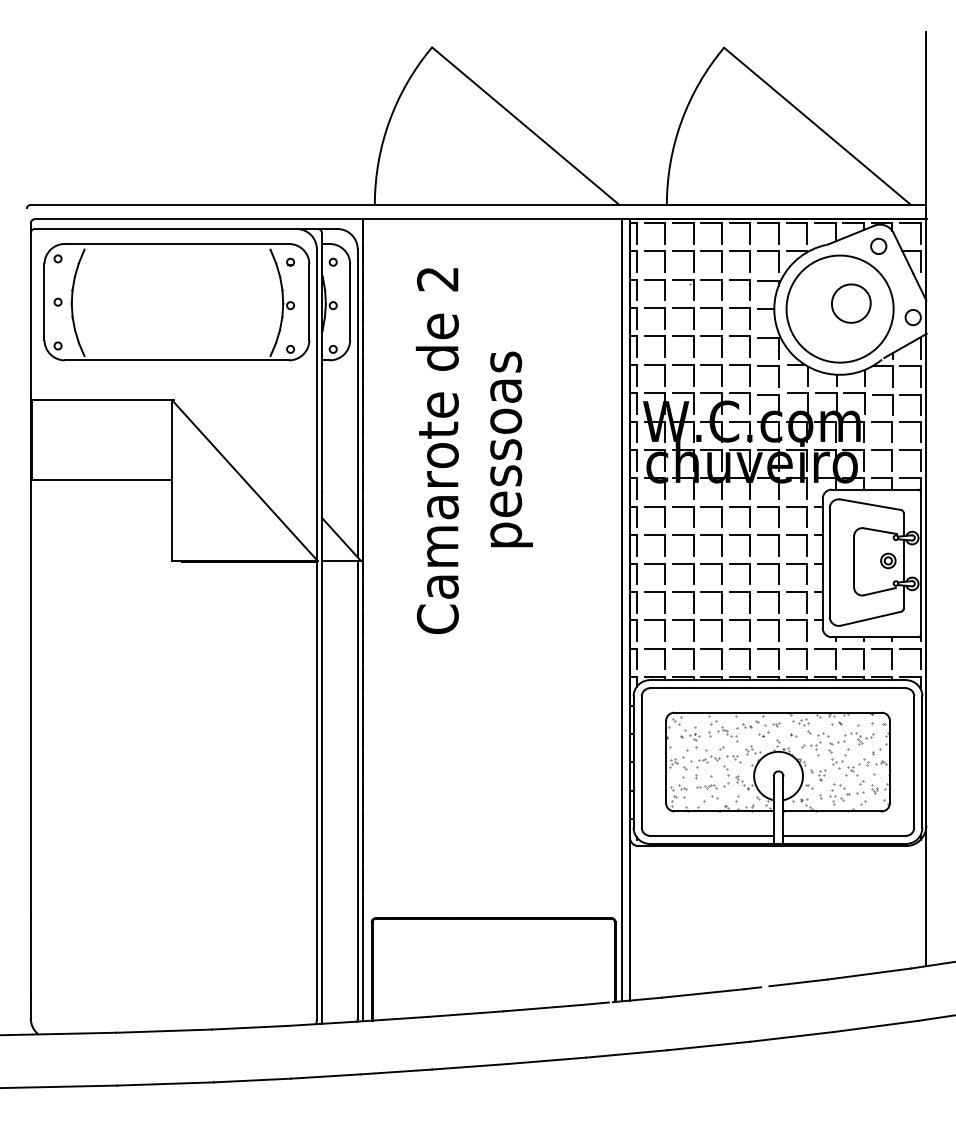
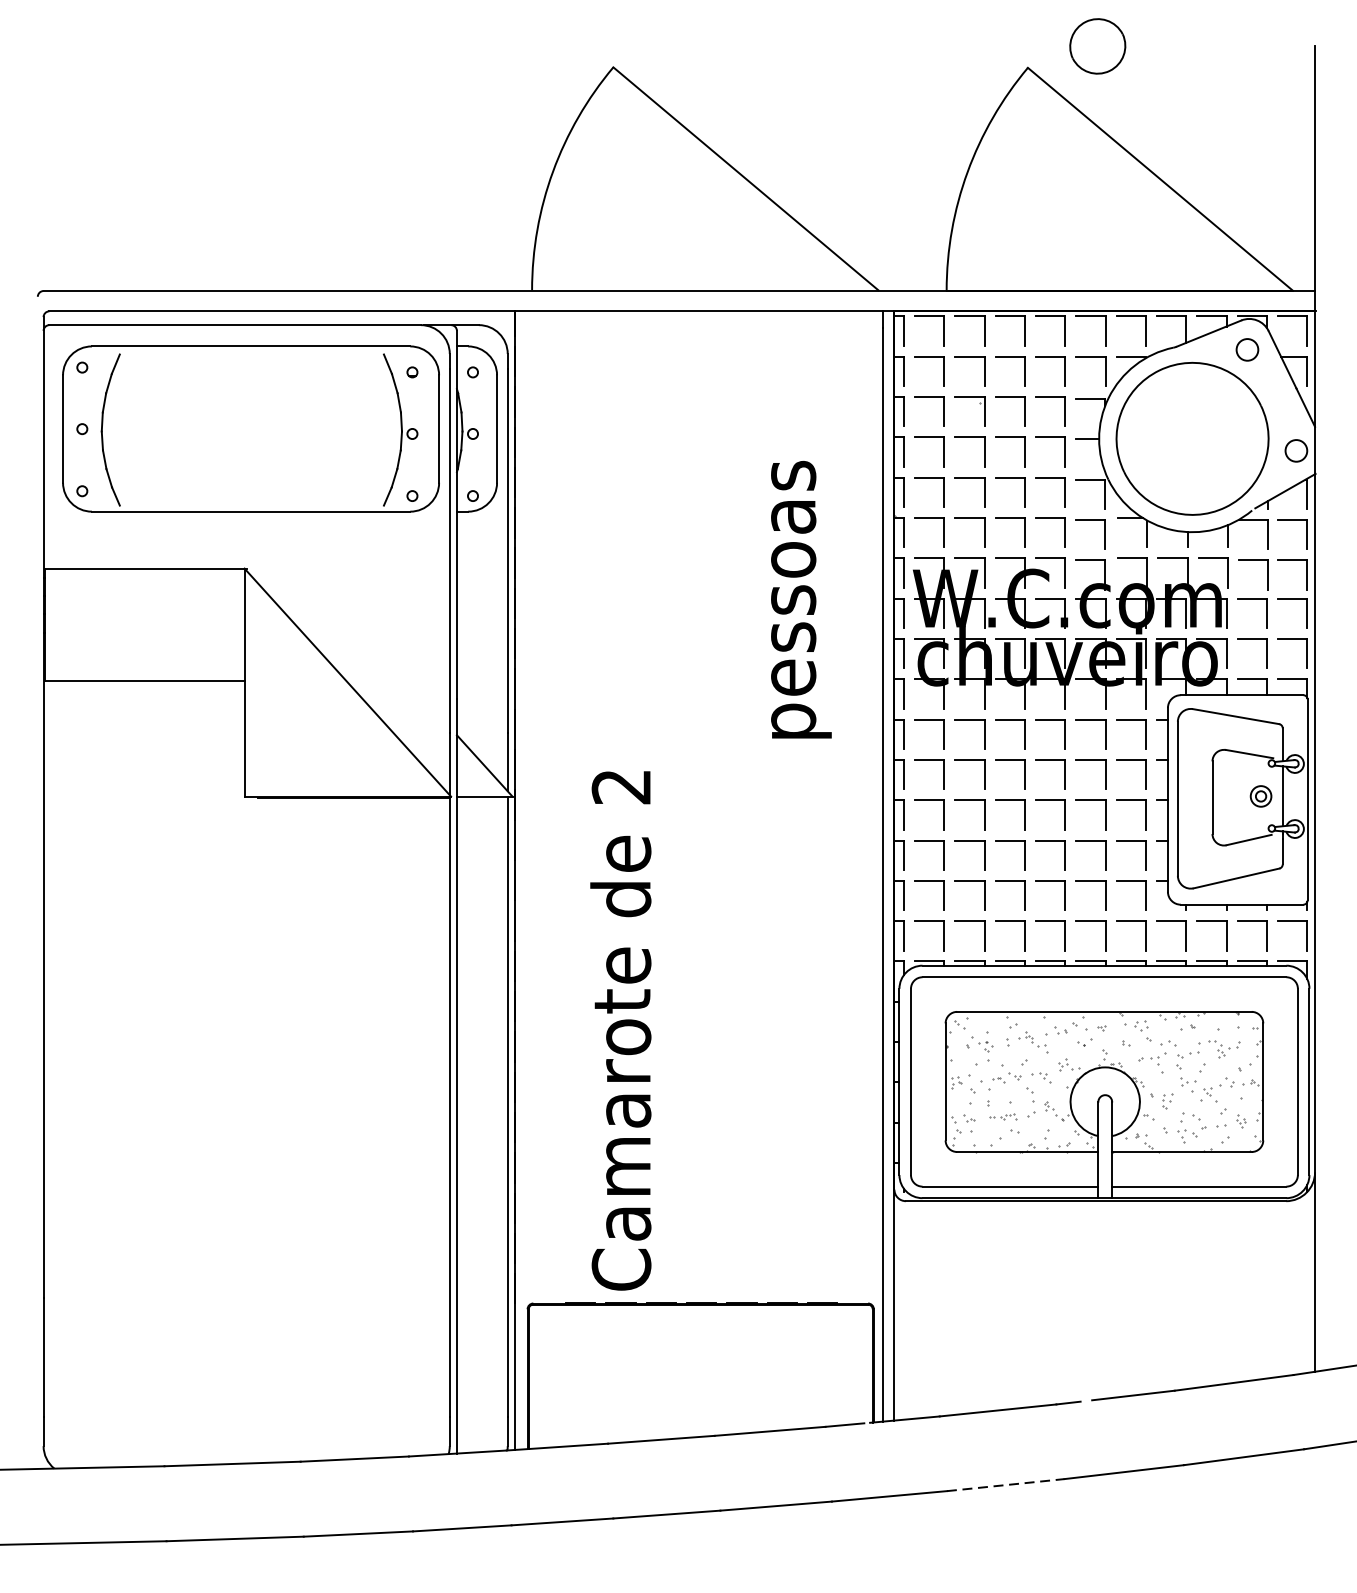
part: (851, 303) -> (1098, 46), moved
text: (511, 449) -> (801, 599), moved
text: (436, 451) -> (619, 1031), moved
line: (708, 1046) -> (1005, 1485), solid -> dashed

